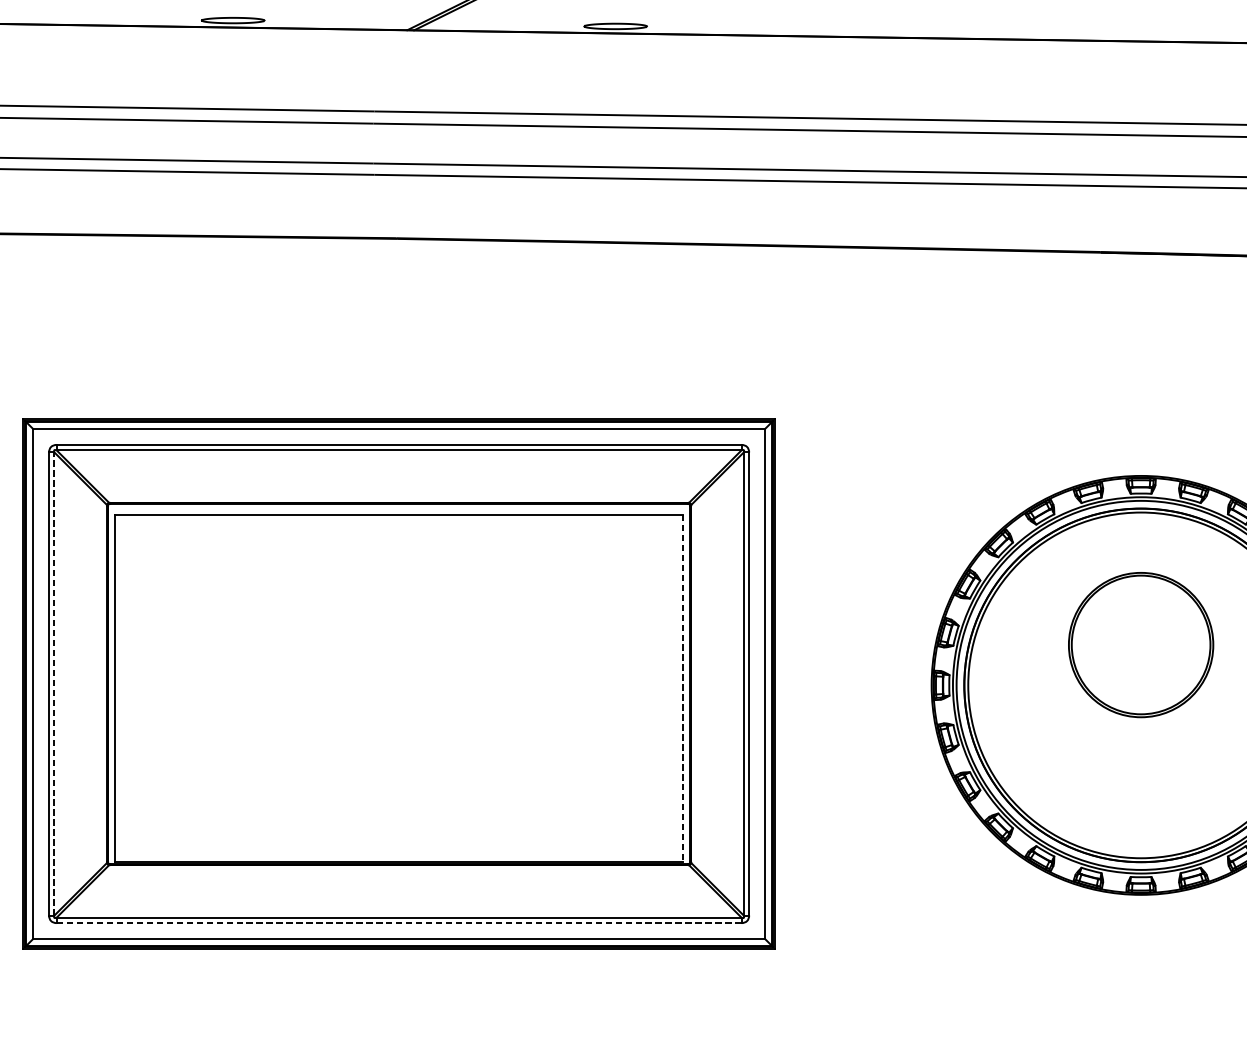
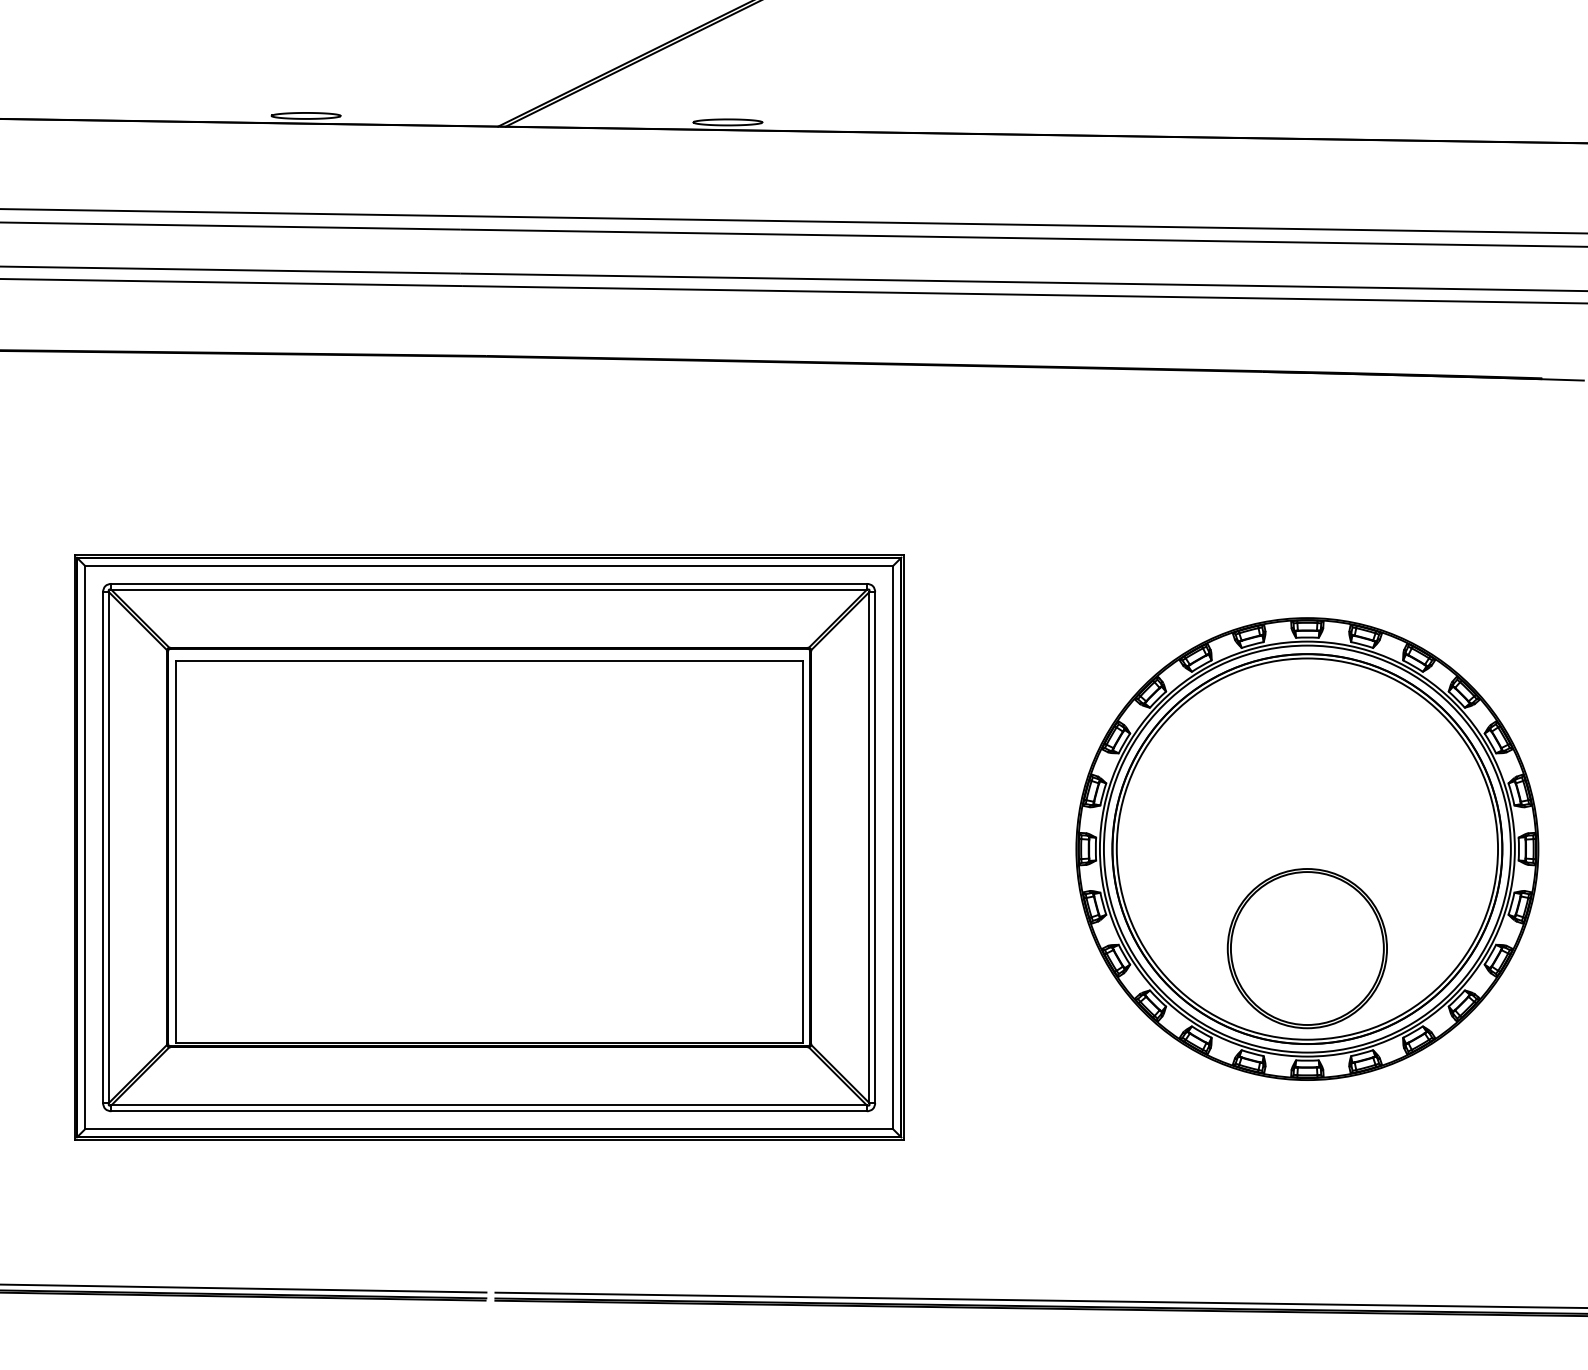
part: (1140, 644) -> (1306, 948), moved
line: (54, 683) -> (109, 847), dashed -> solid
line: (683, 688) -> (802, 852), dashed -> solid
line: (399, 923) -> (489, 1111), dashed -> solid

